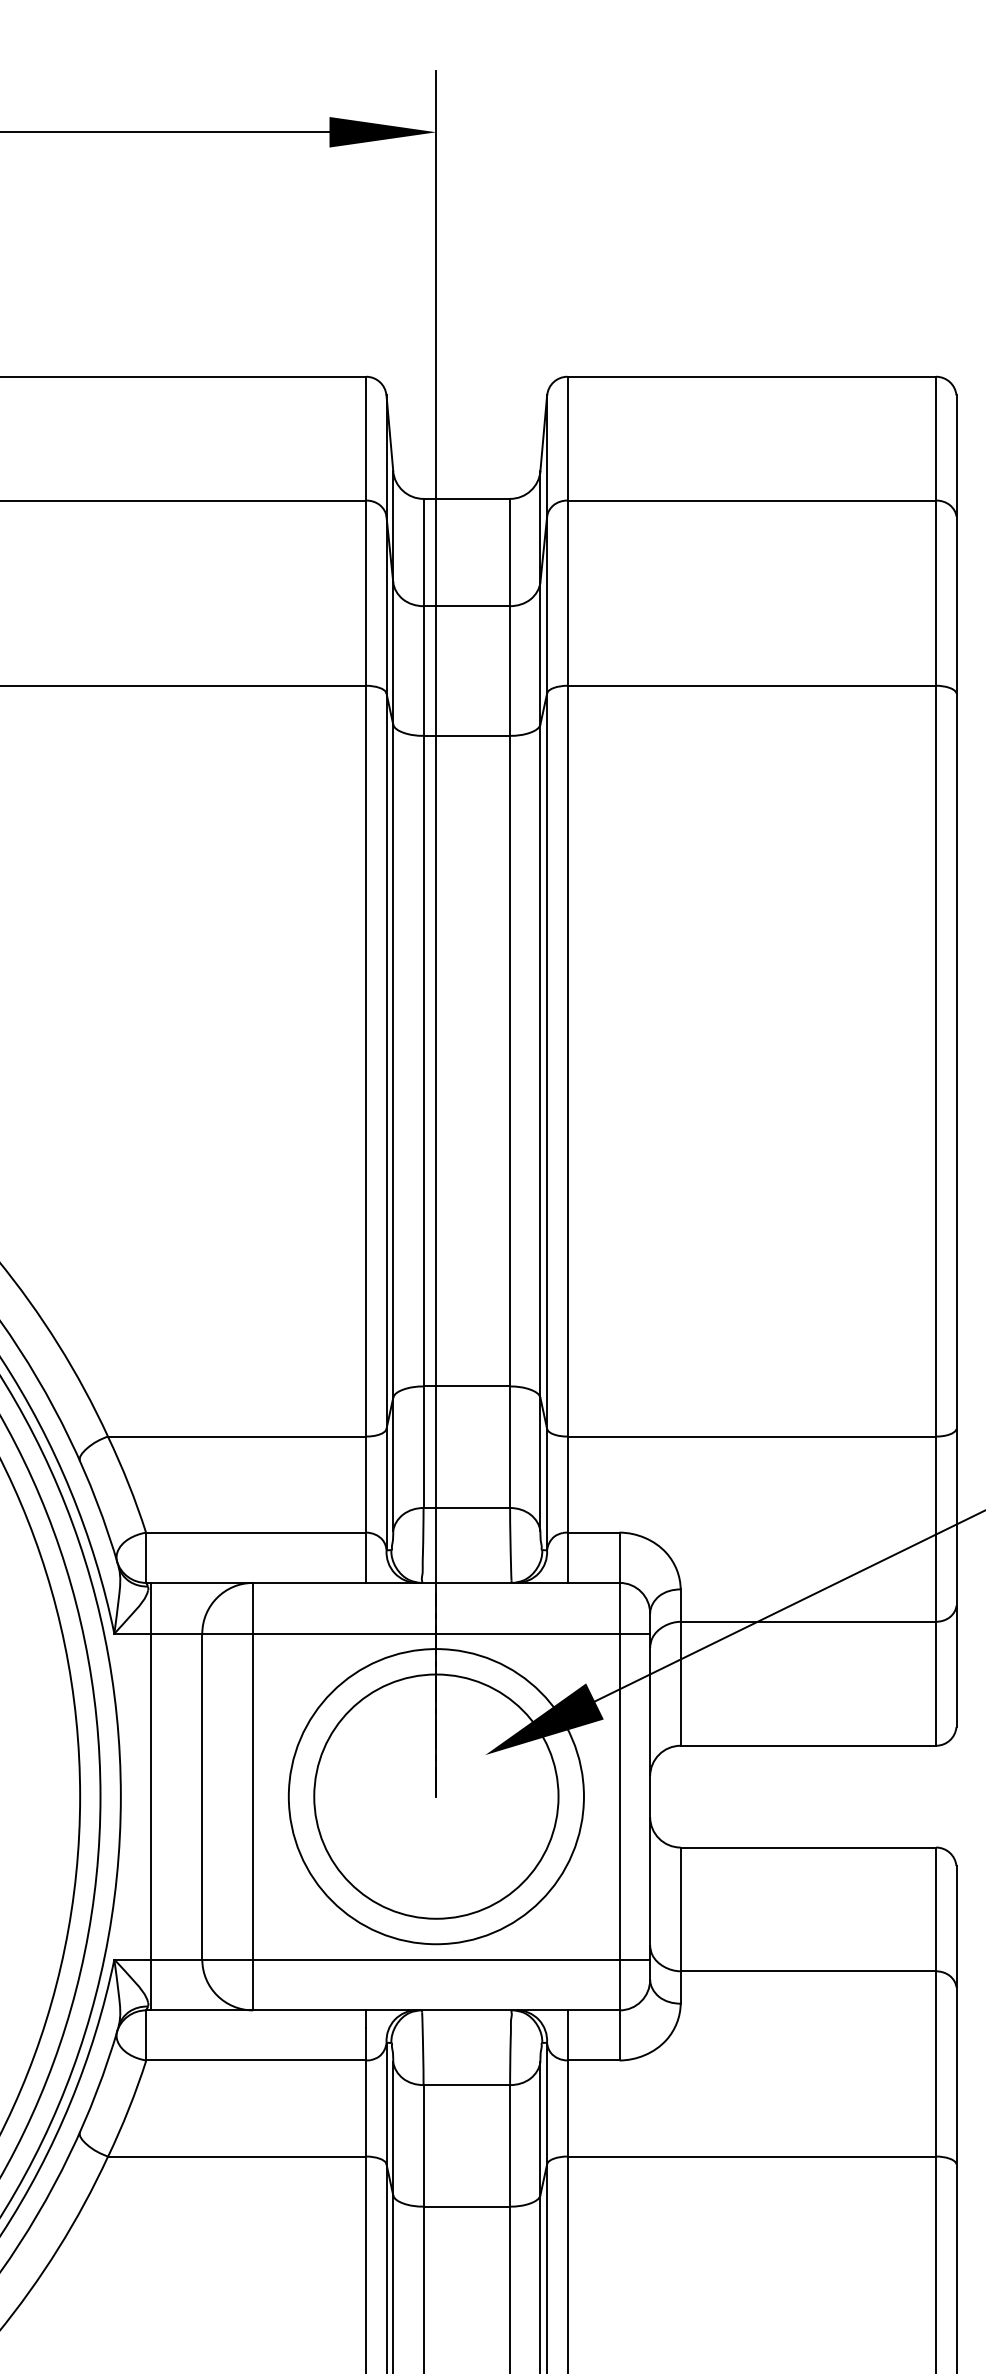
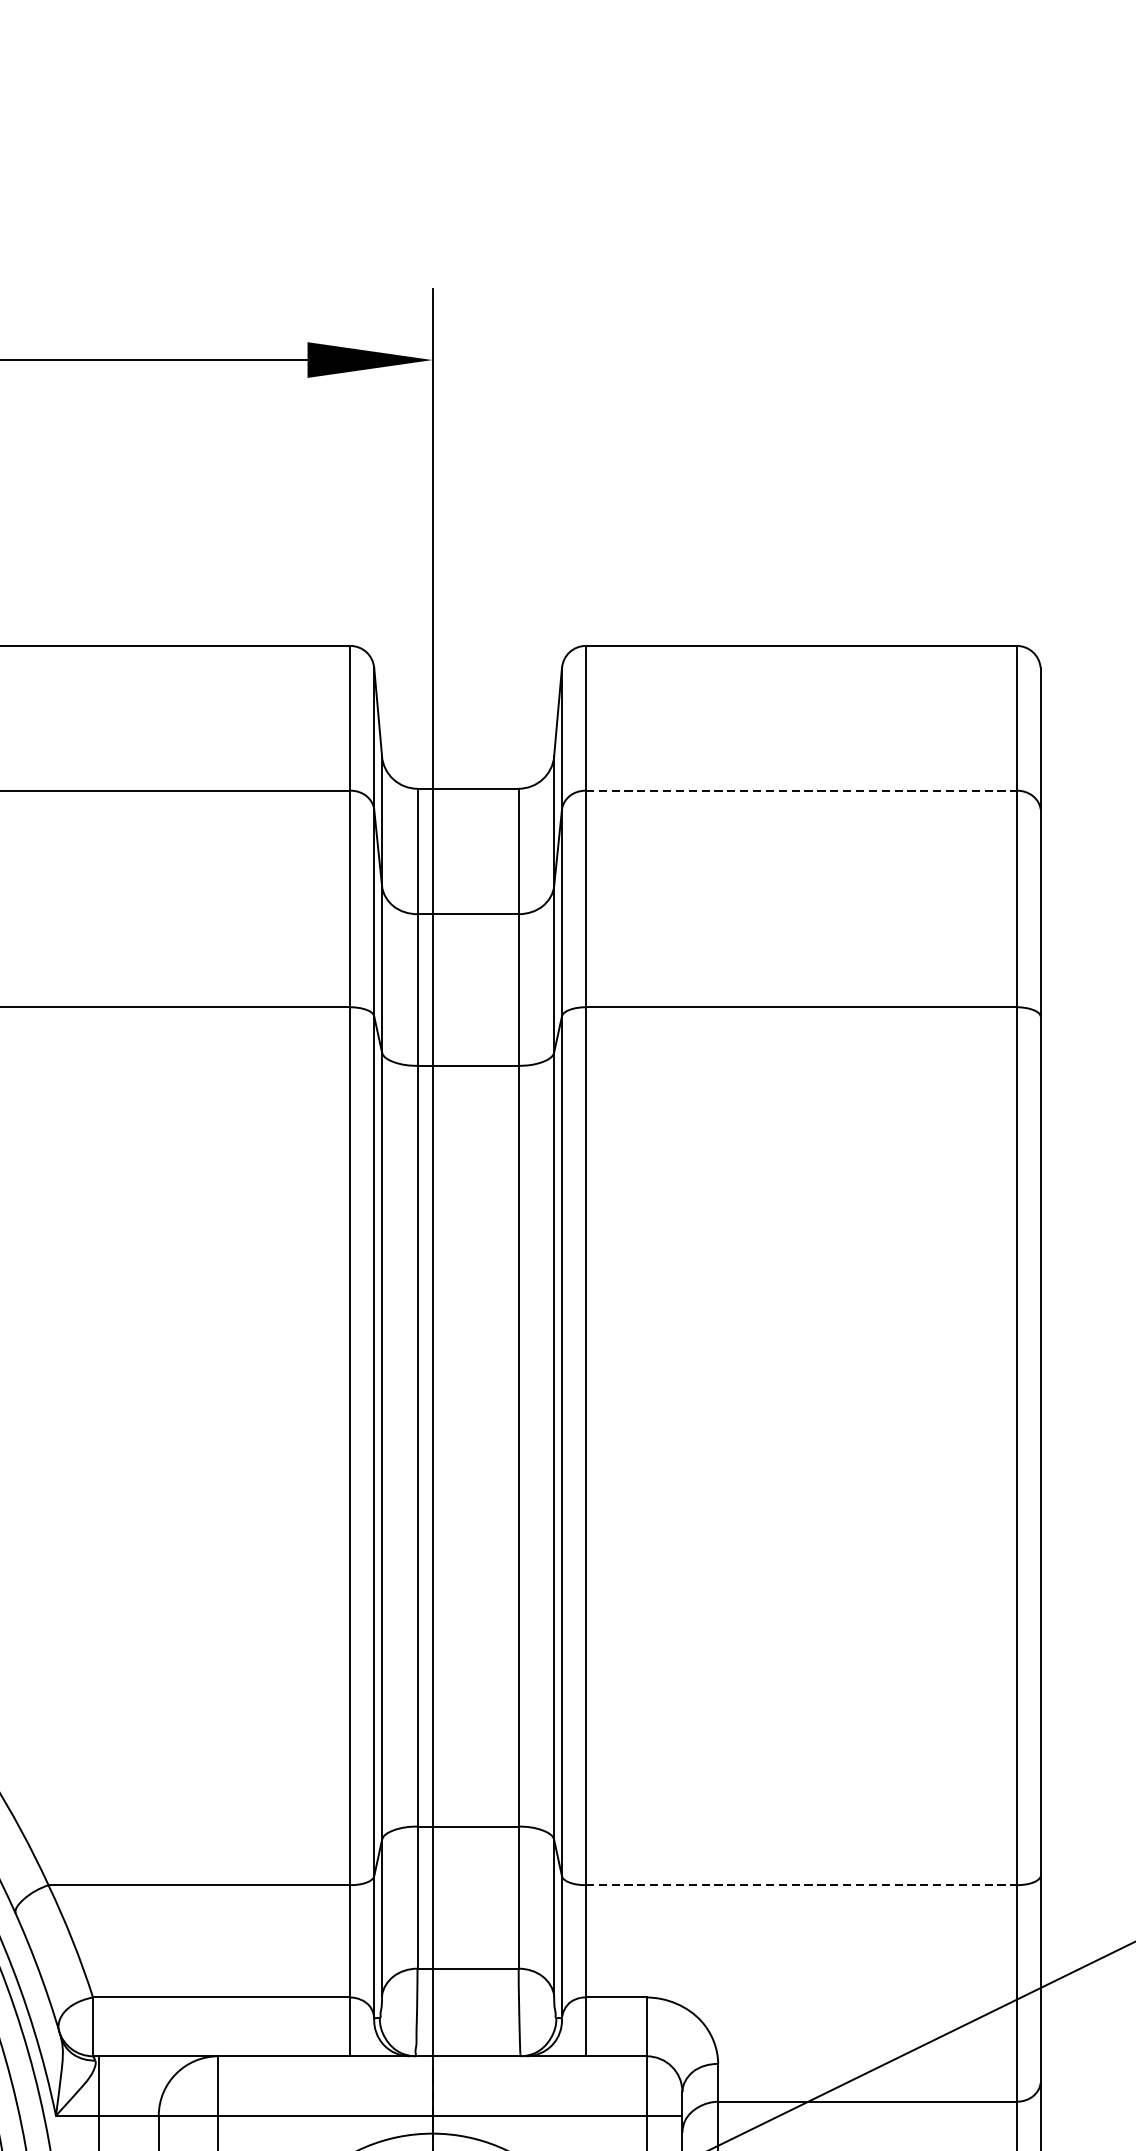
line: (752, 500) -> (802, 790), solid -> dashed
line: (752, 1436) -> (802, 1885), solid -> dashed

